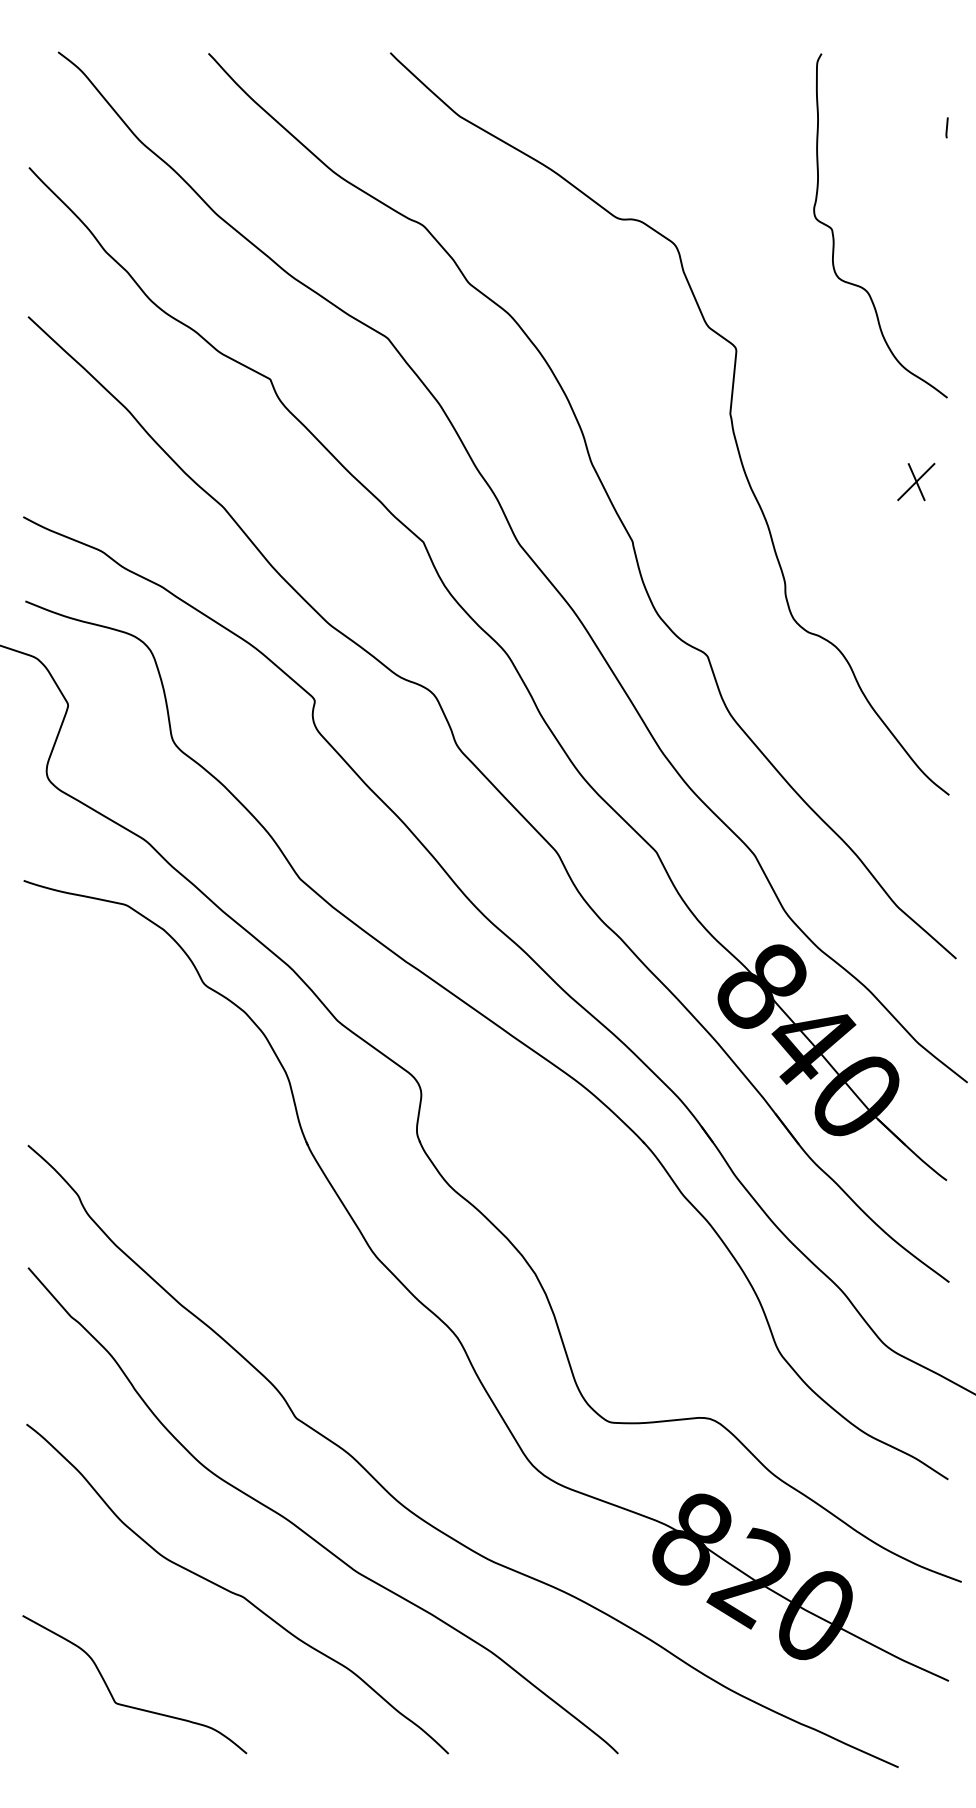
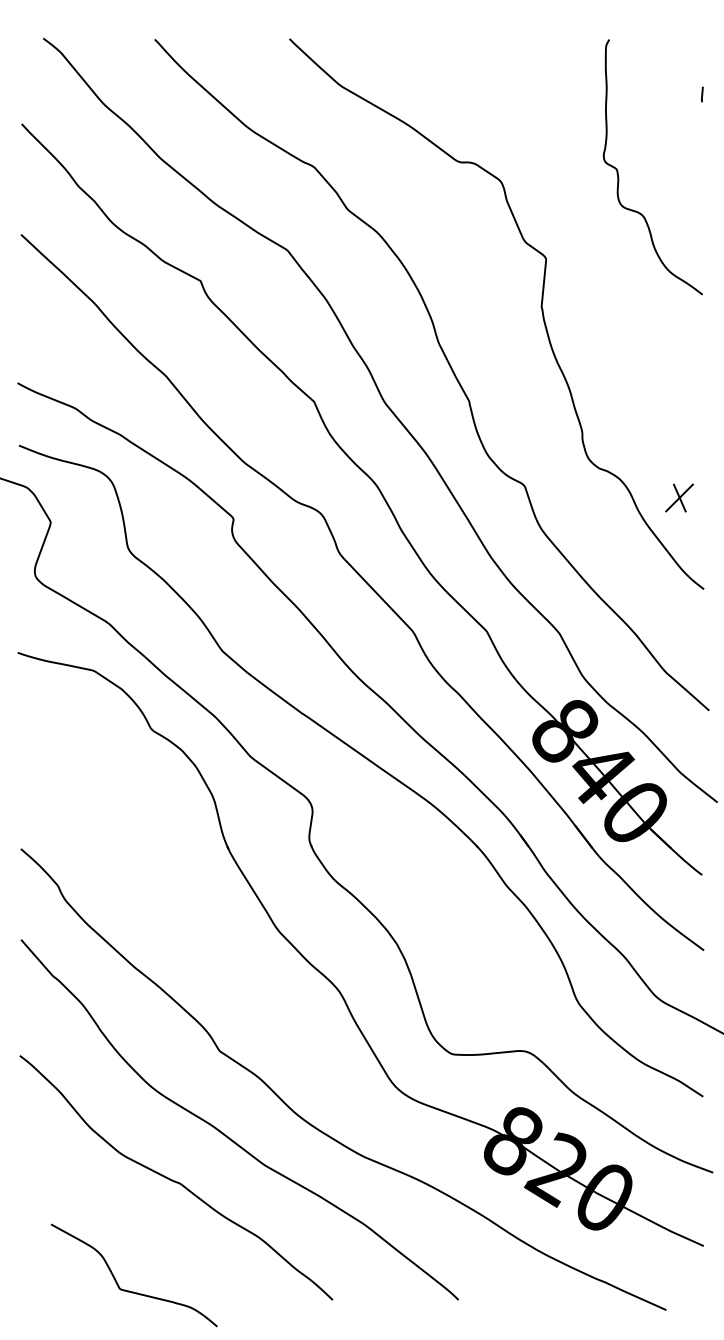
part: (916, 481) -> (679, 497), moved
curve: (129, 1705) -> (130, 1290), moved

